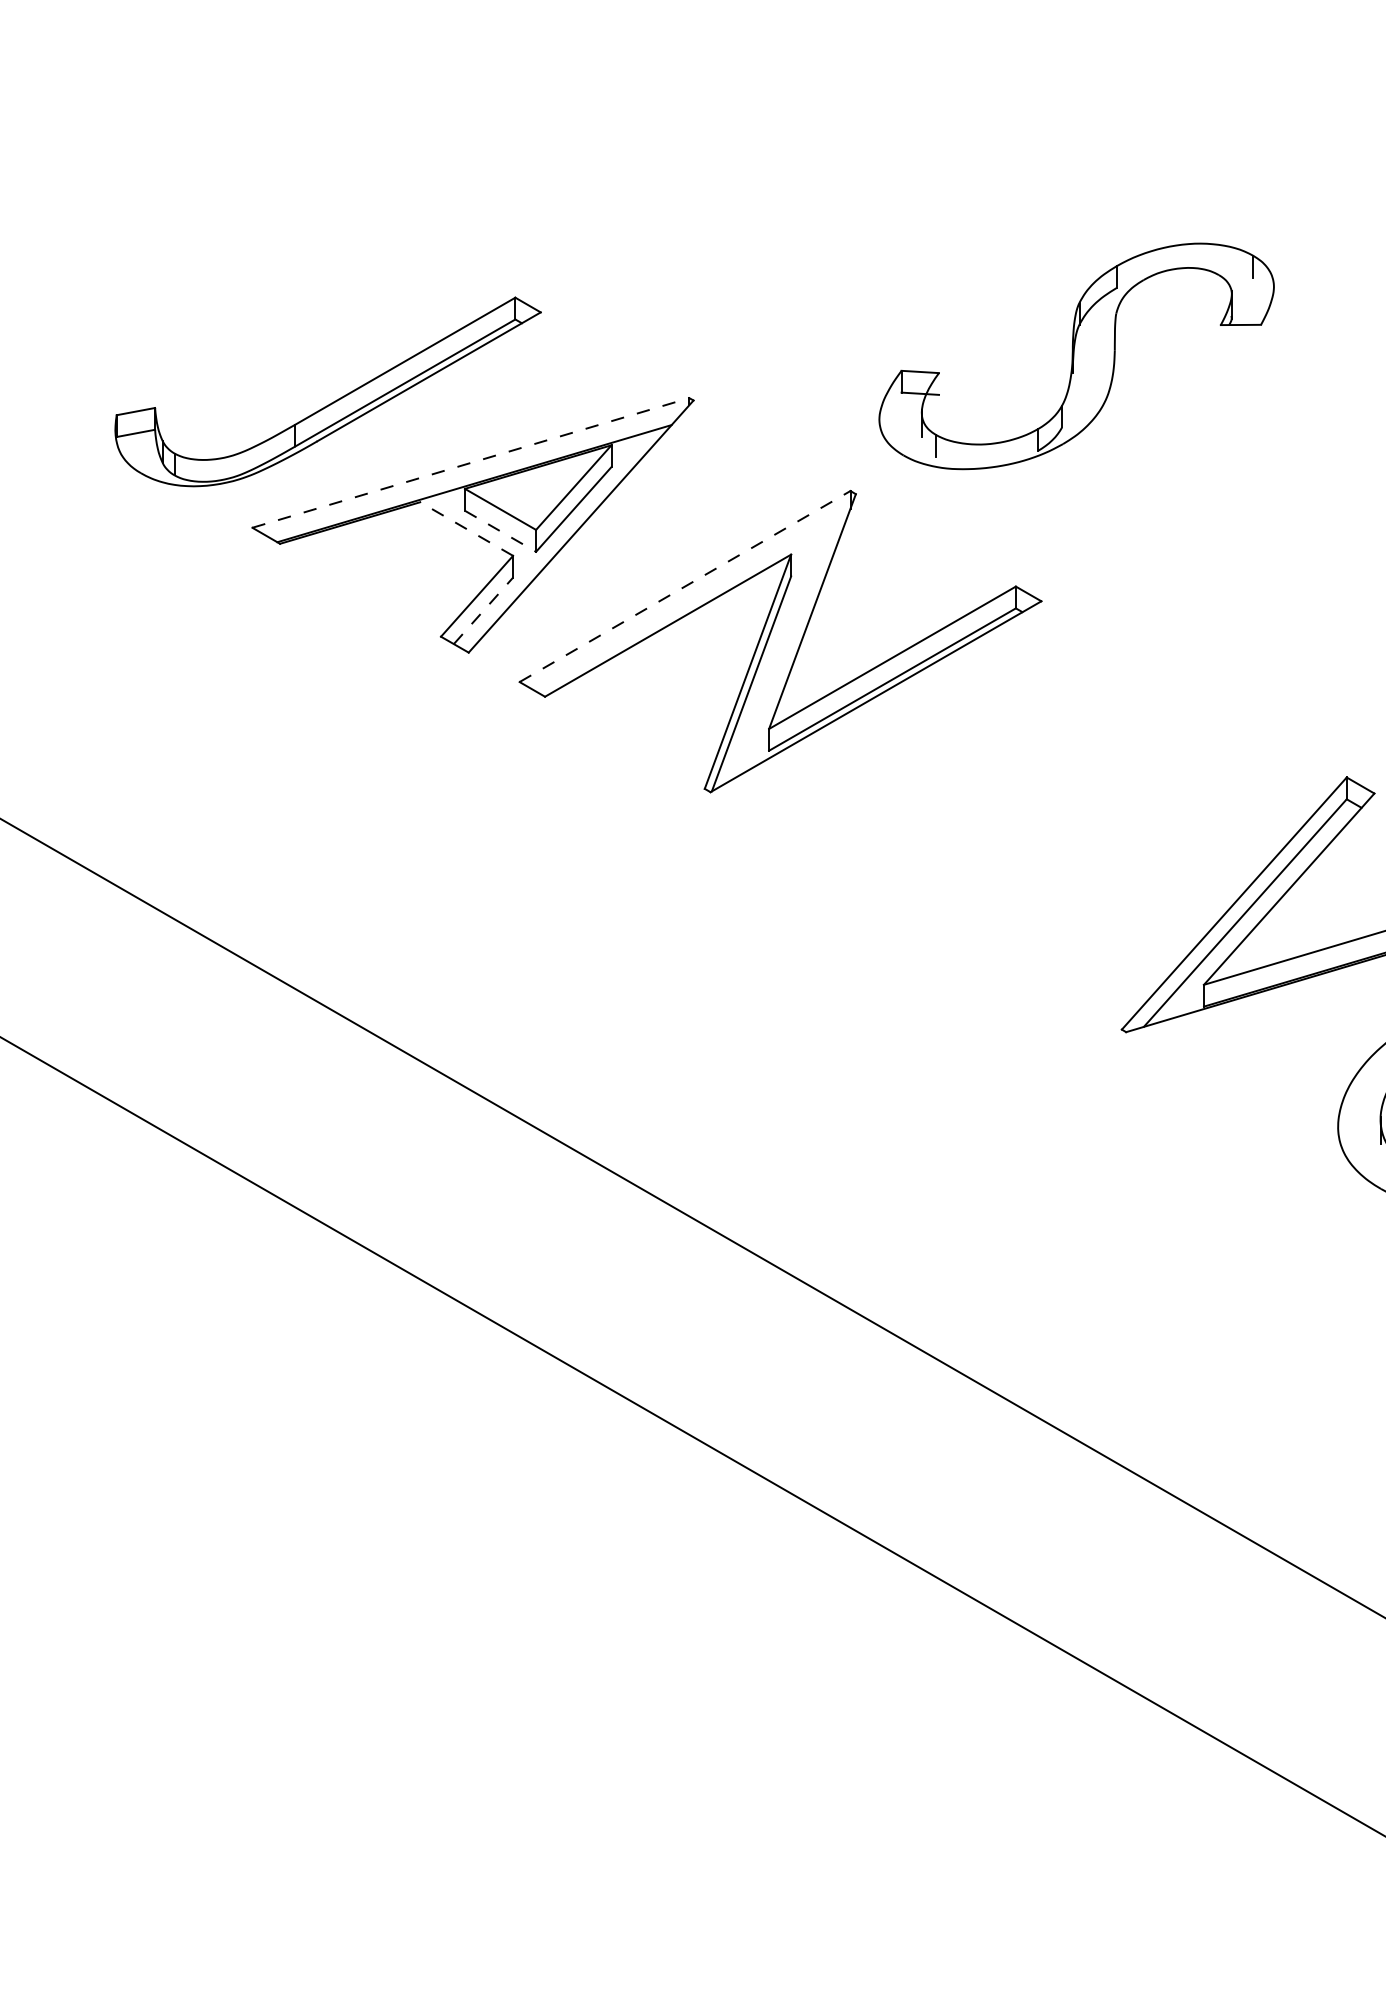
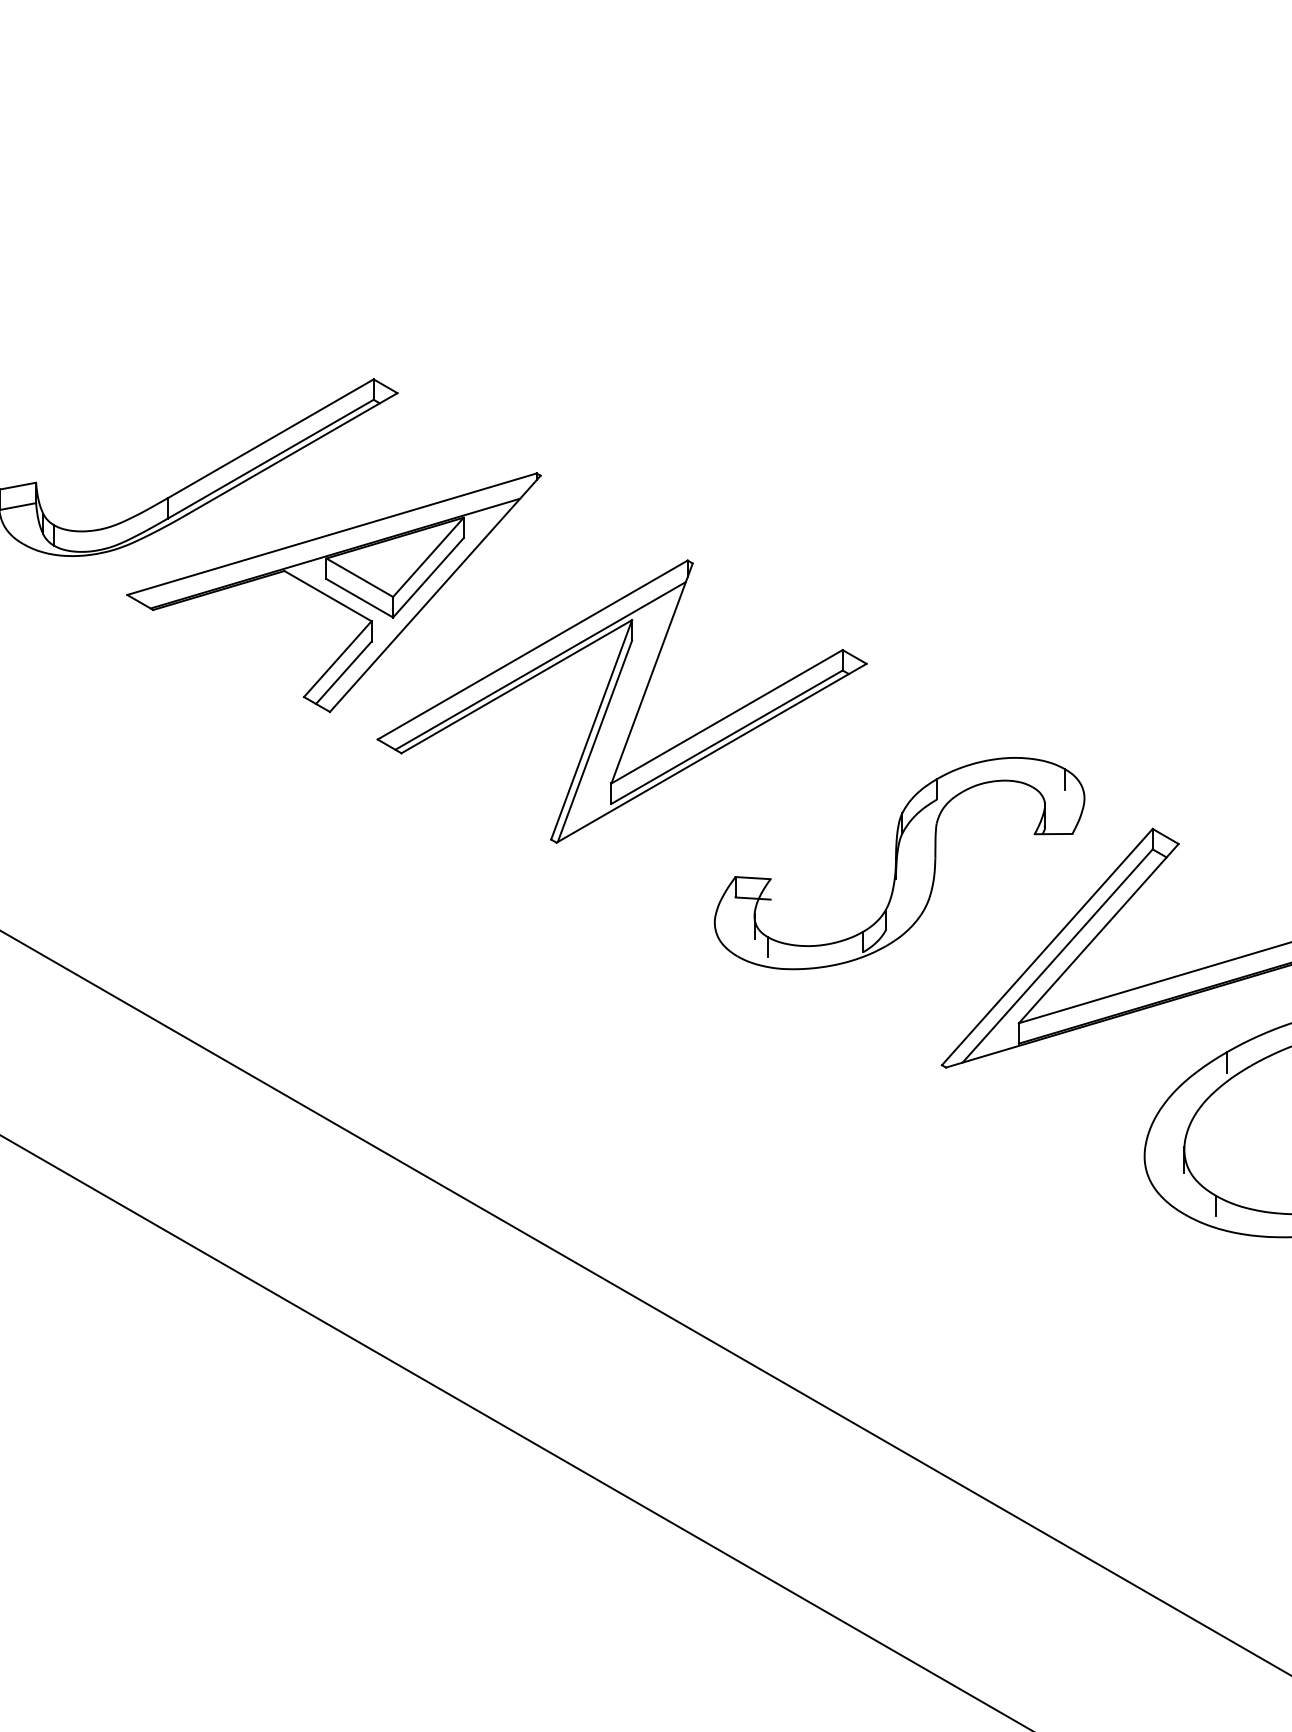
part: (1076, 356) -> (899, 863), moved
line: (470, 462) -> (331, 533), dashed -> solid
line: (466, 529) -> (327, 596), dashed -> solid
line: (500, 531) -> (359, 598), dashed -> solid
line: (685, 586) -> (533, 649), dashed -> solid
line: (693, 603) -> (540, 665), added
line: (483, 610) -> (343, 672), dashed -> solid

